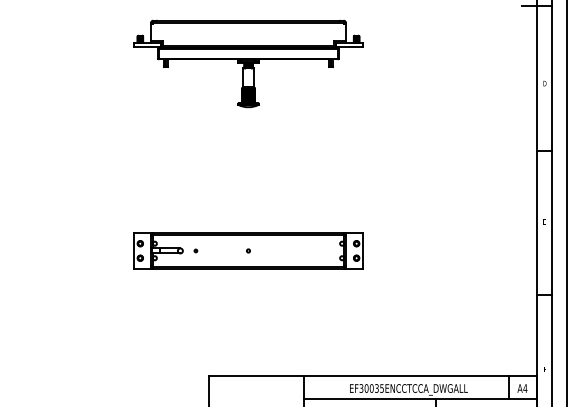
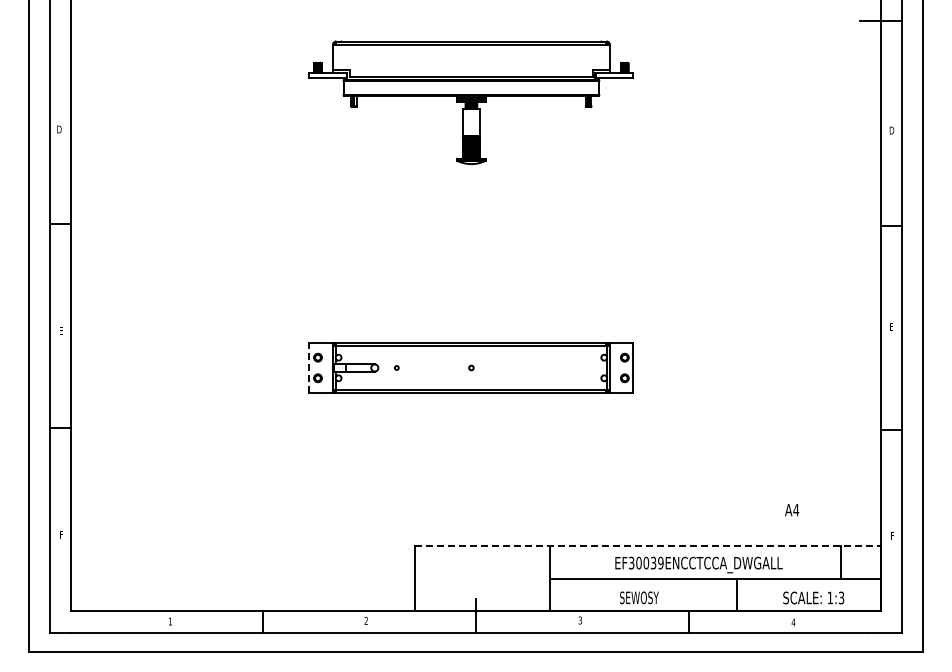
line: (134, 251) -> (309, 368), solid -> dashed
line: (372, 376) -> (647, 545), solid -> dashed
text: (381, 388) -> (660, 562), EF30035ENCCTCCA_DWGALL -> EF30039ENCCTCCA_DWGALL
text: (522, 388) -> (792, 510), moved

